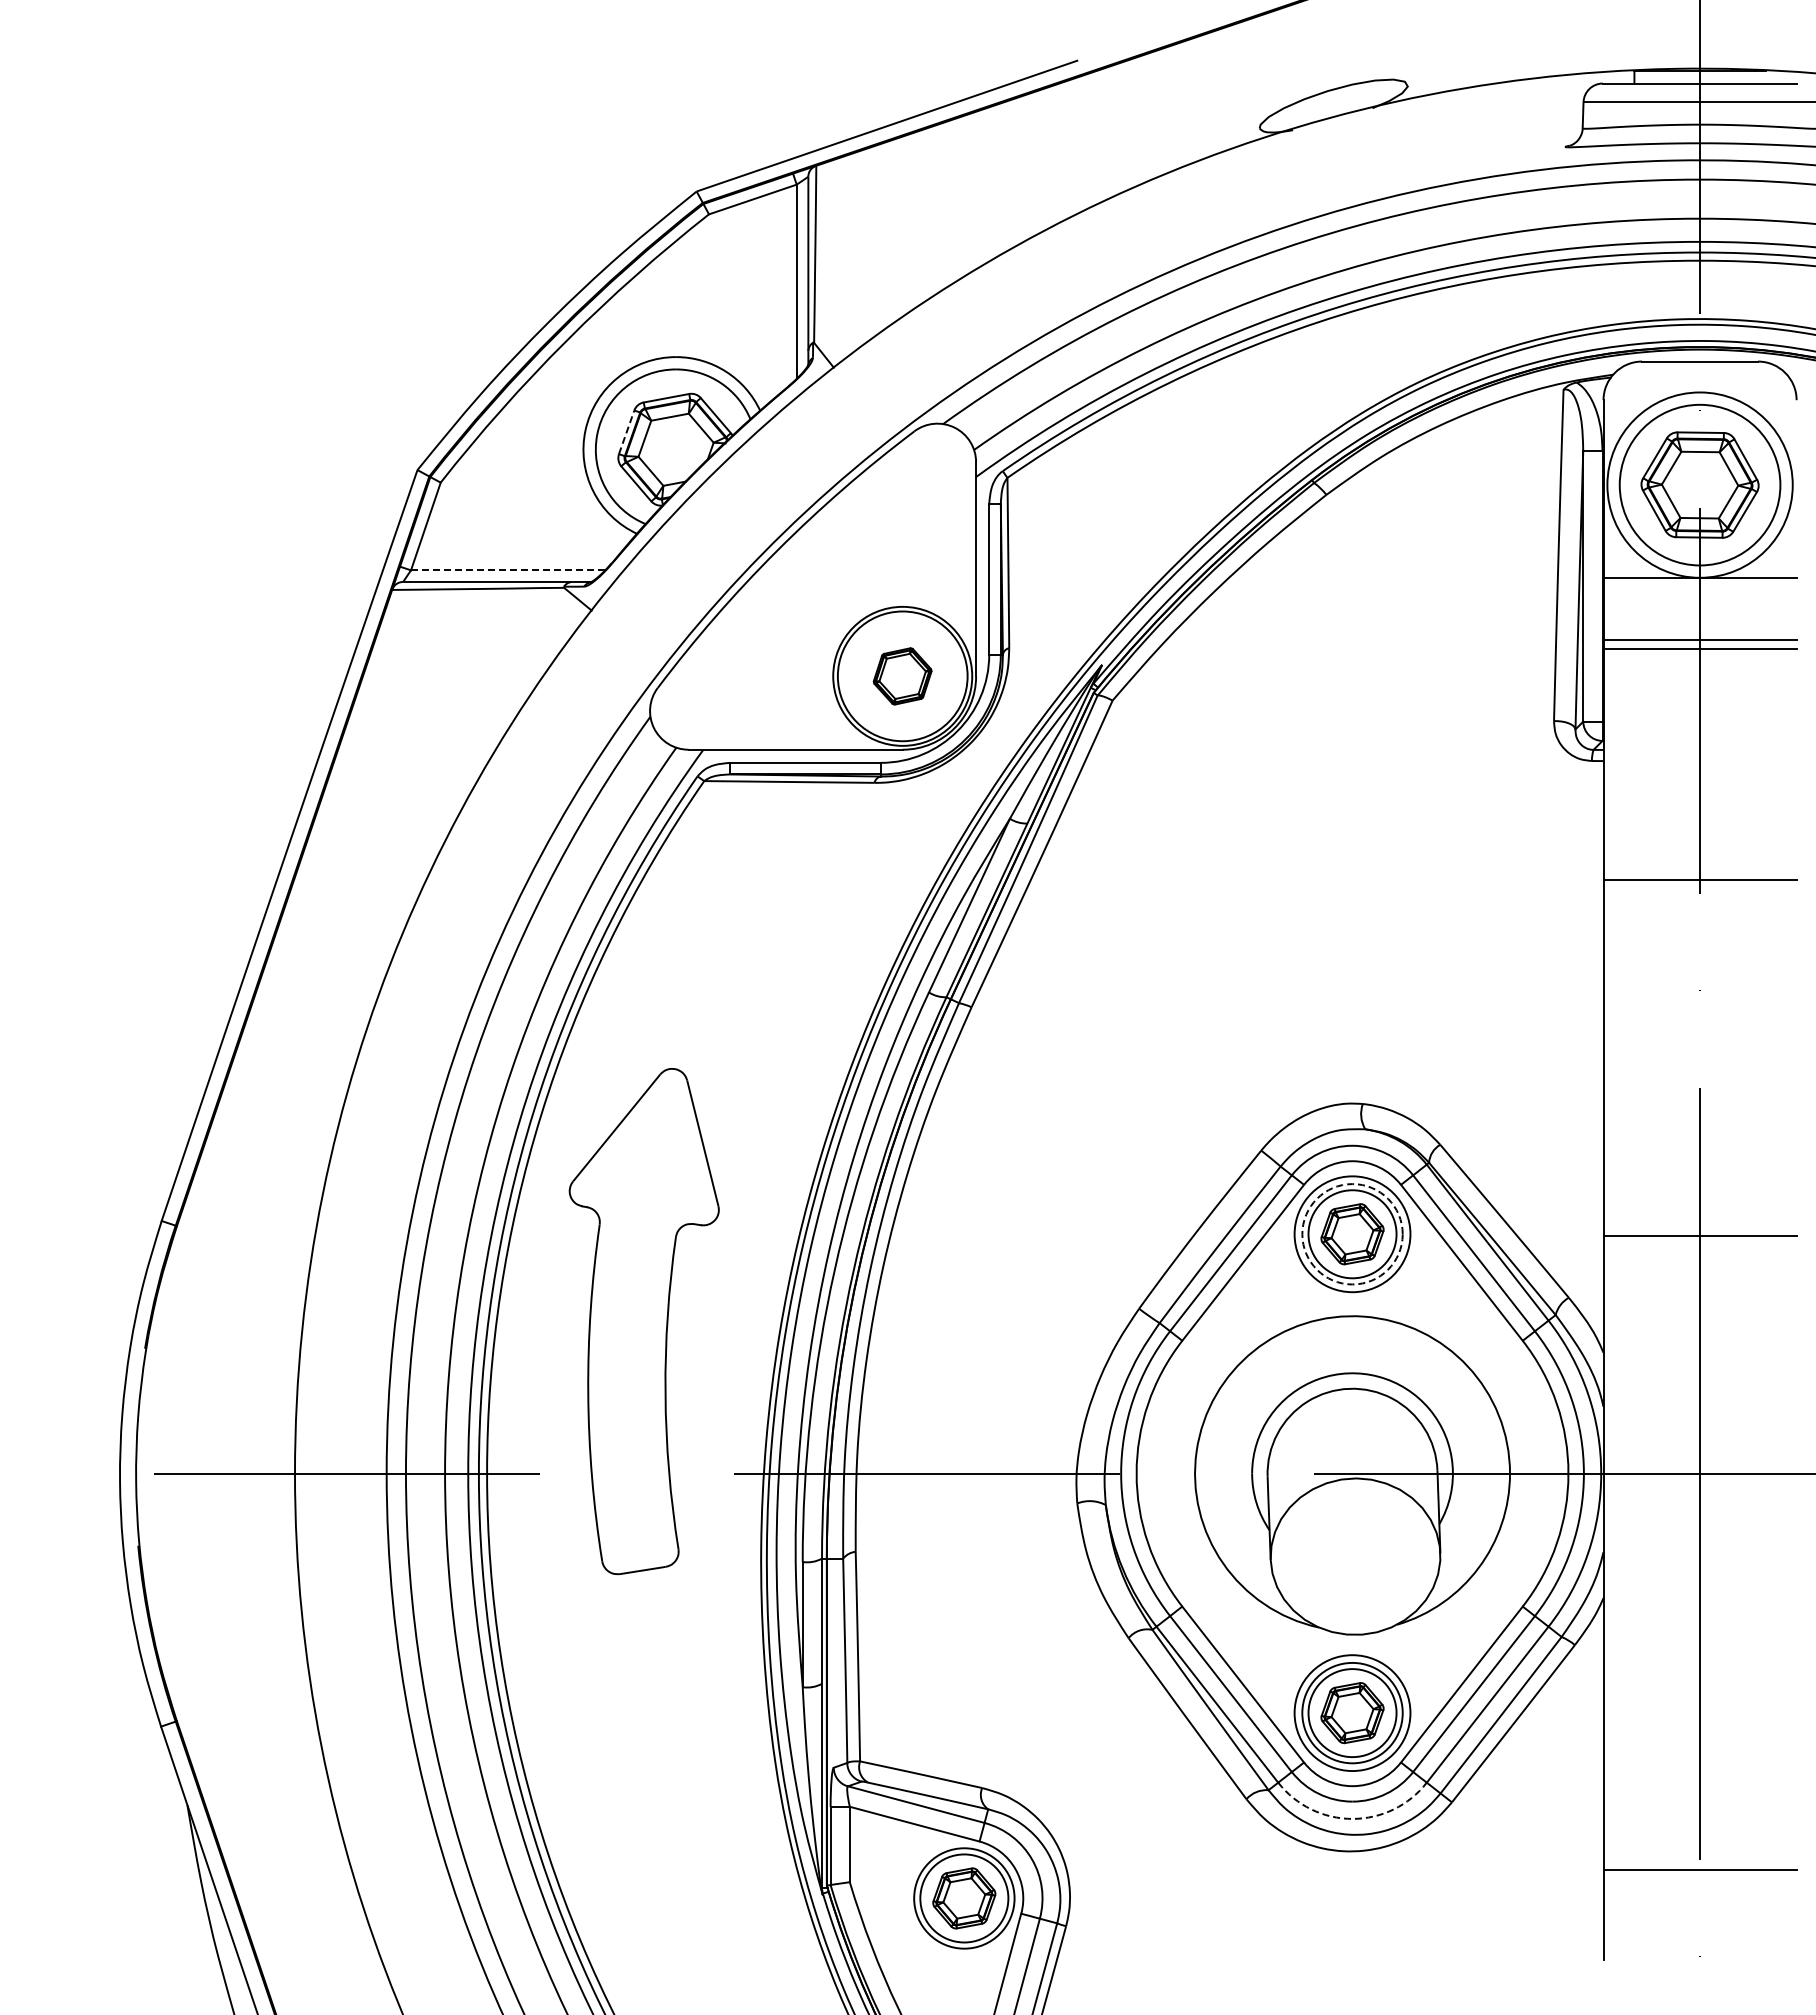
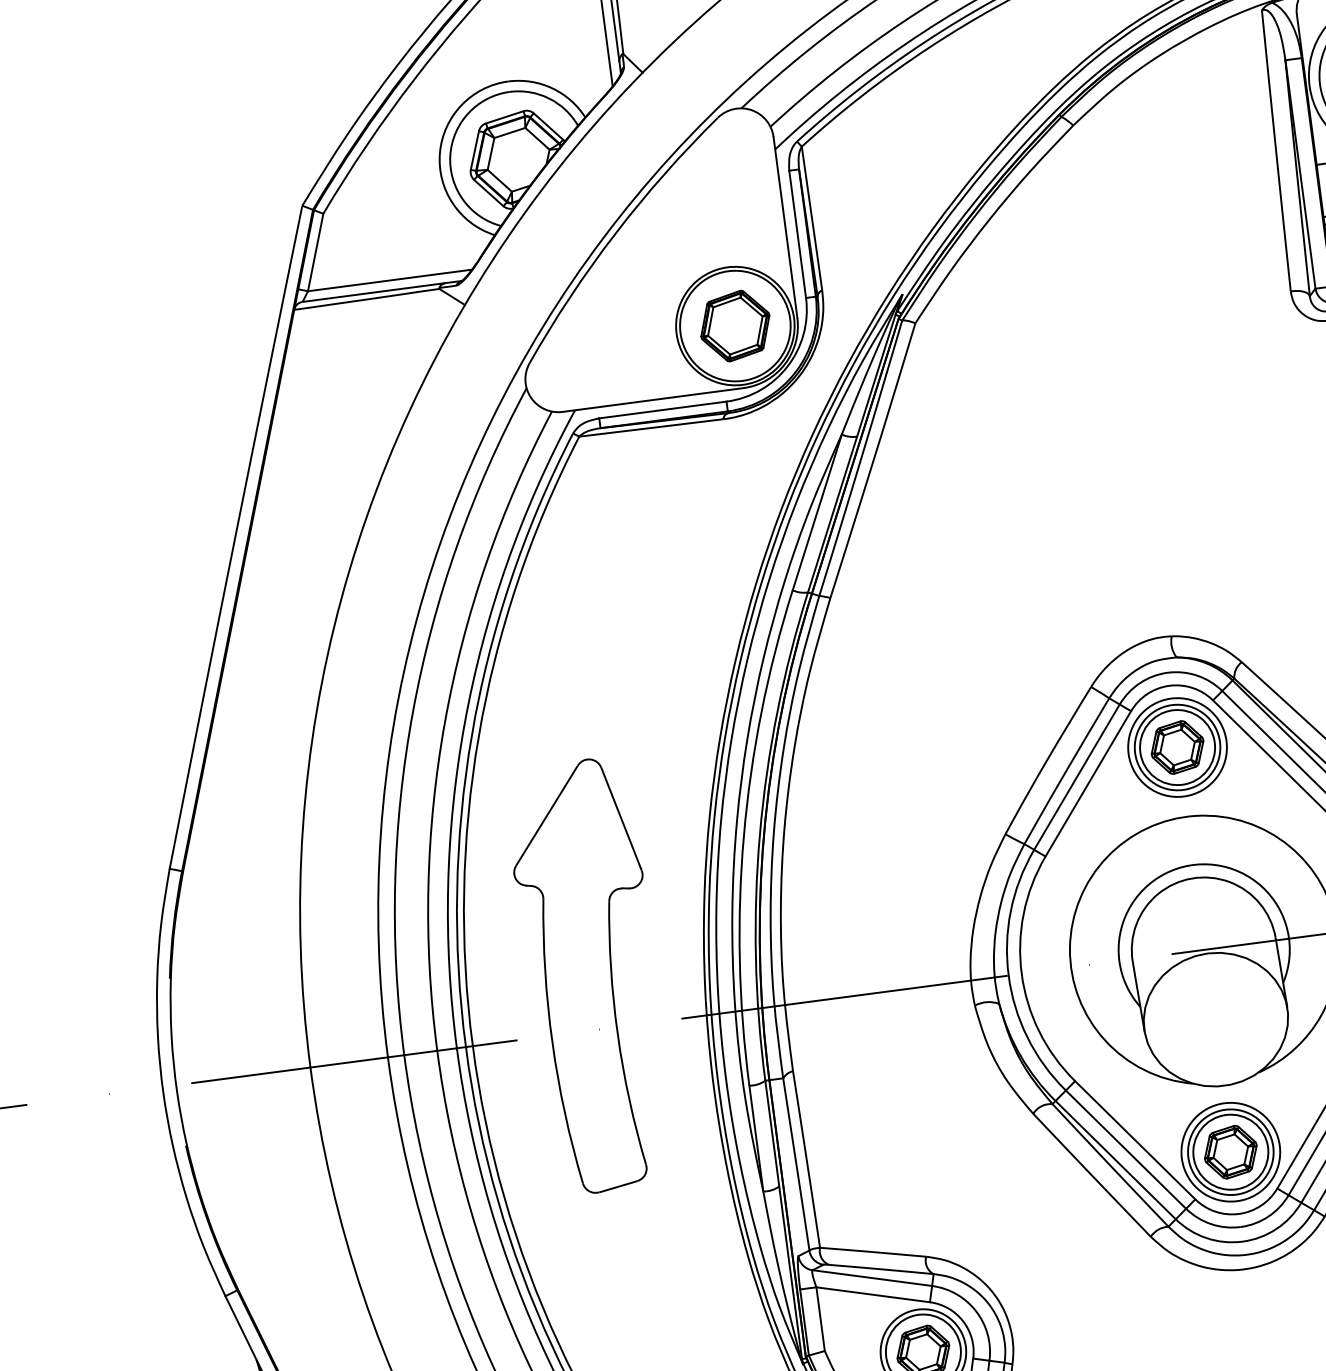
line: (626, 431) -> (474, 149), dashed -> solid
line: (508, 570) -> (390, 280), dashed -> solid
part: (902, 676) -> (735, 326), size x1.43
circle: (1352, 1234) -> (1177, 747), dashed -> solid
part: (643, 1321) -> (591, 976), moved
arc: (1352, 1818) -> (1242, 1241), dashed -> solid

